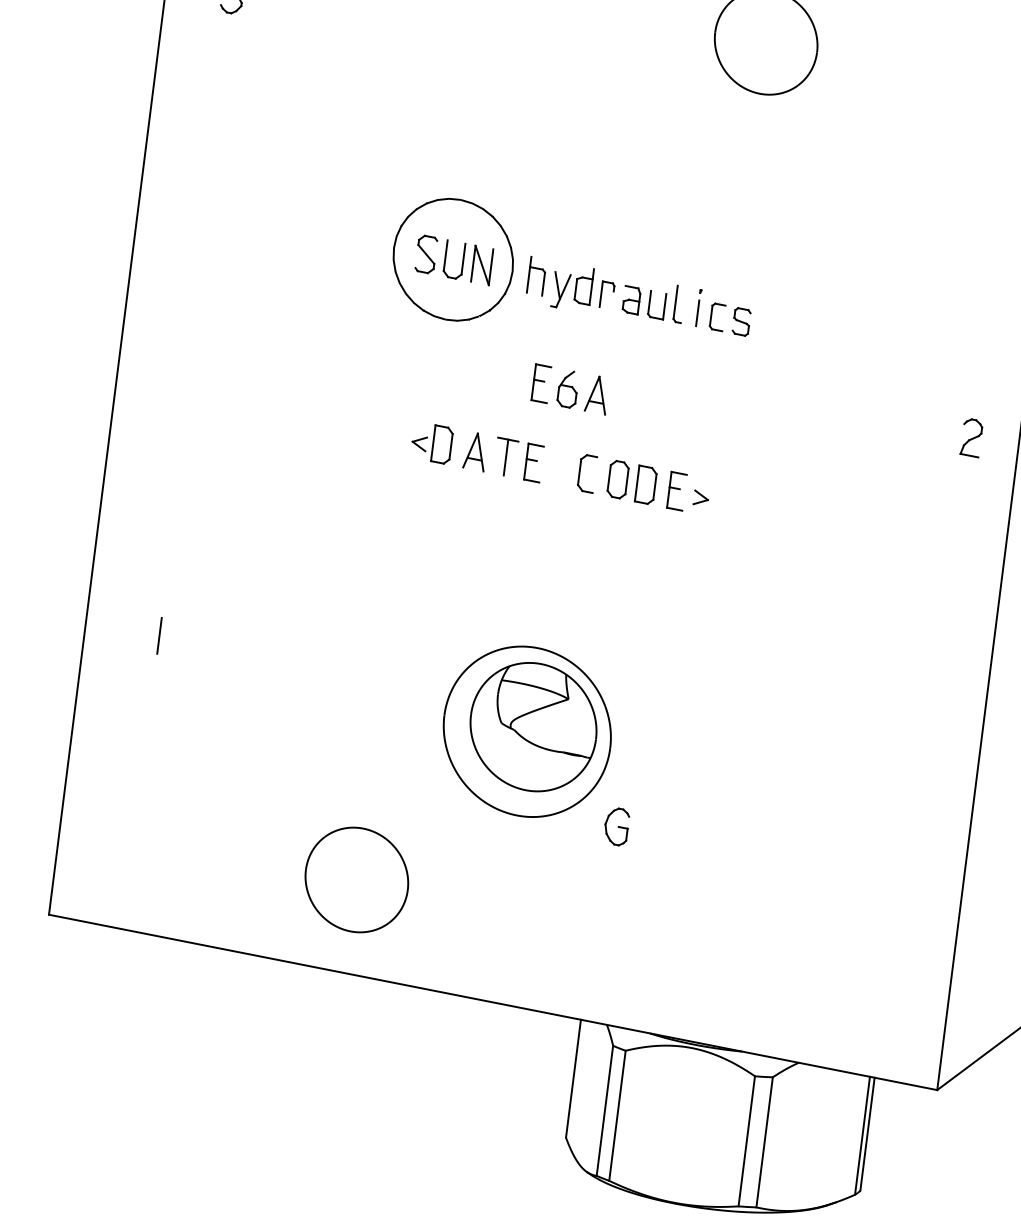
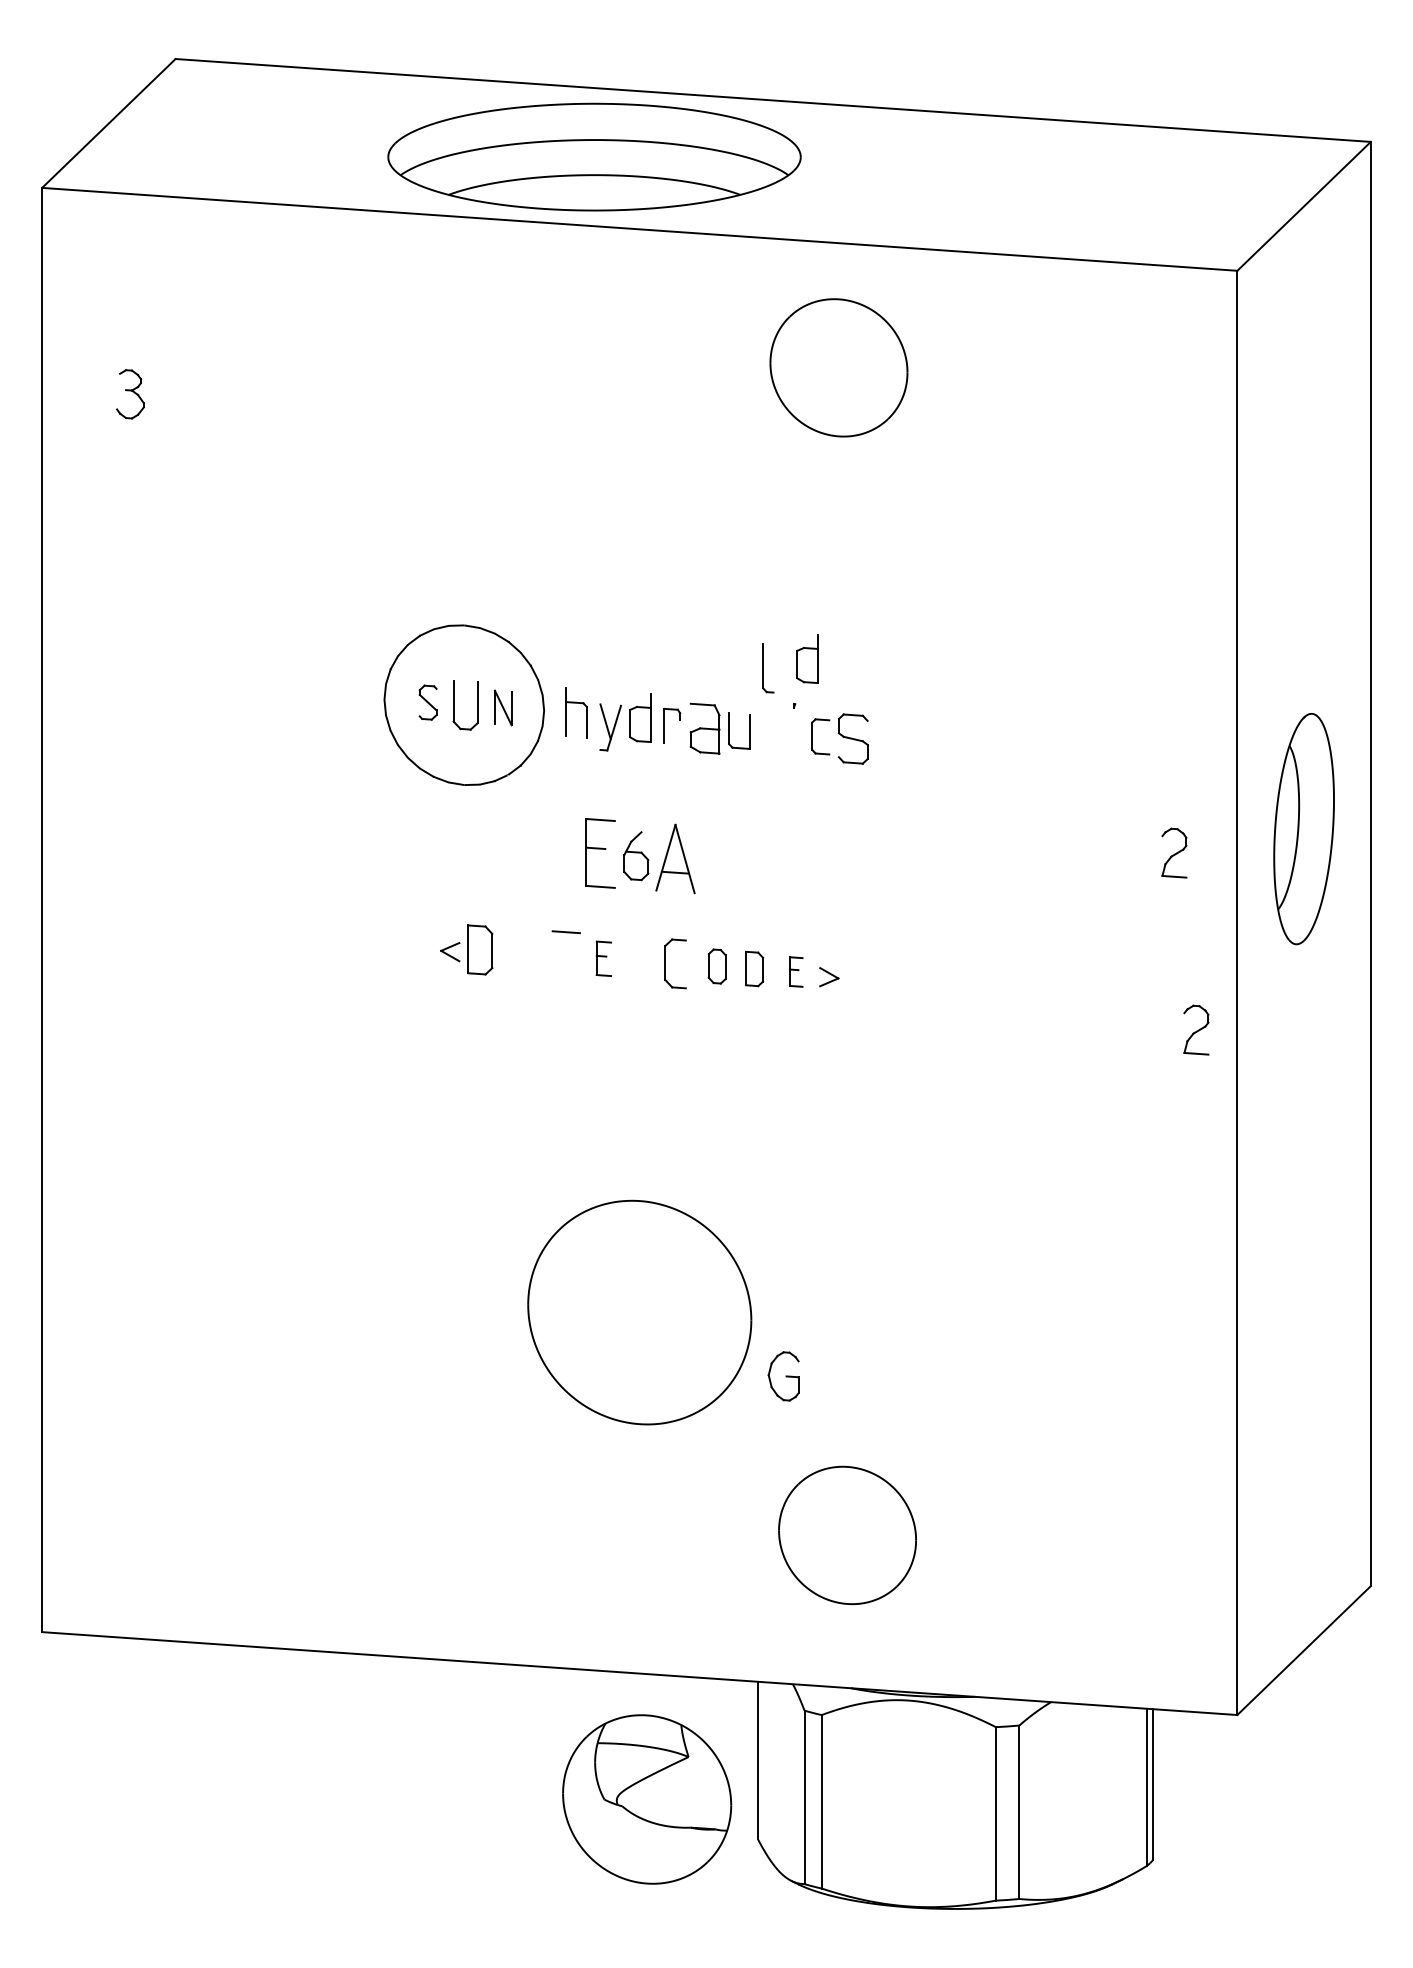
part: (426, 254) -> (428, 702), size x0.7
part: (715, 257) -> (807, 658), added
part: (482, 265) -> (503, 707), size x0.7
part: (631, 300) -> (705, 728), size x1.4
part: (679, 304) -> (768, 668), moved
line: (698, 313) -> (794, 734), removed
part: (741, 321) -> (852, 738), size x1.4
part: (541, 383) -> (600, 852), size x1.4
part: (597, 394) -> (675, 858), size x1.4
part: (474, 451) -> (524, 953), removed
line: (506, 457) -> (566, 956), removed
part: (533, 462) -> (603, 958), size x0.7
part: (618, 479) -> (717, 966), size x0.7
part: (645, 484) -> (754, 968), size x0.7
part: (677, 490) -> (796, 971), size x0.6
part: (971, 572) -> (1196, 1029), added
line: (159, 635) -> (140, 1247), removed
part: (533, 727) -> (647, 1799), moved
part: (616, 826) -> (783, 1376), moved
part: (356, 879) -> (847, 1534), moved

